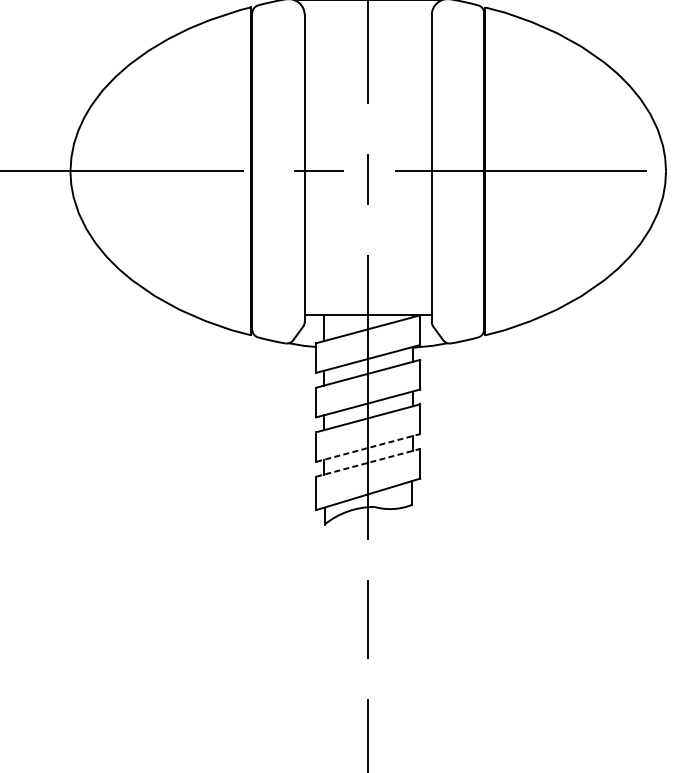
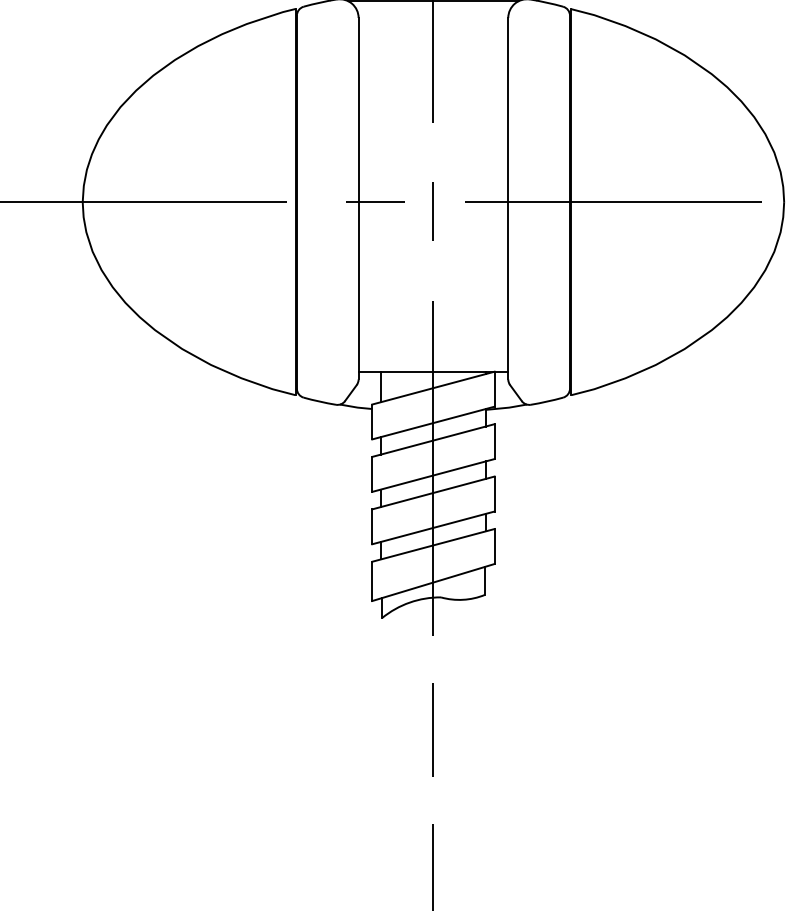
line: (368, 447) -> (433, 527), dashed -> solid
line: (368, 462) -> (433, 545), dashed -> solid

